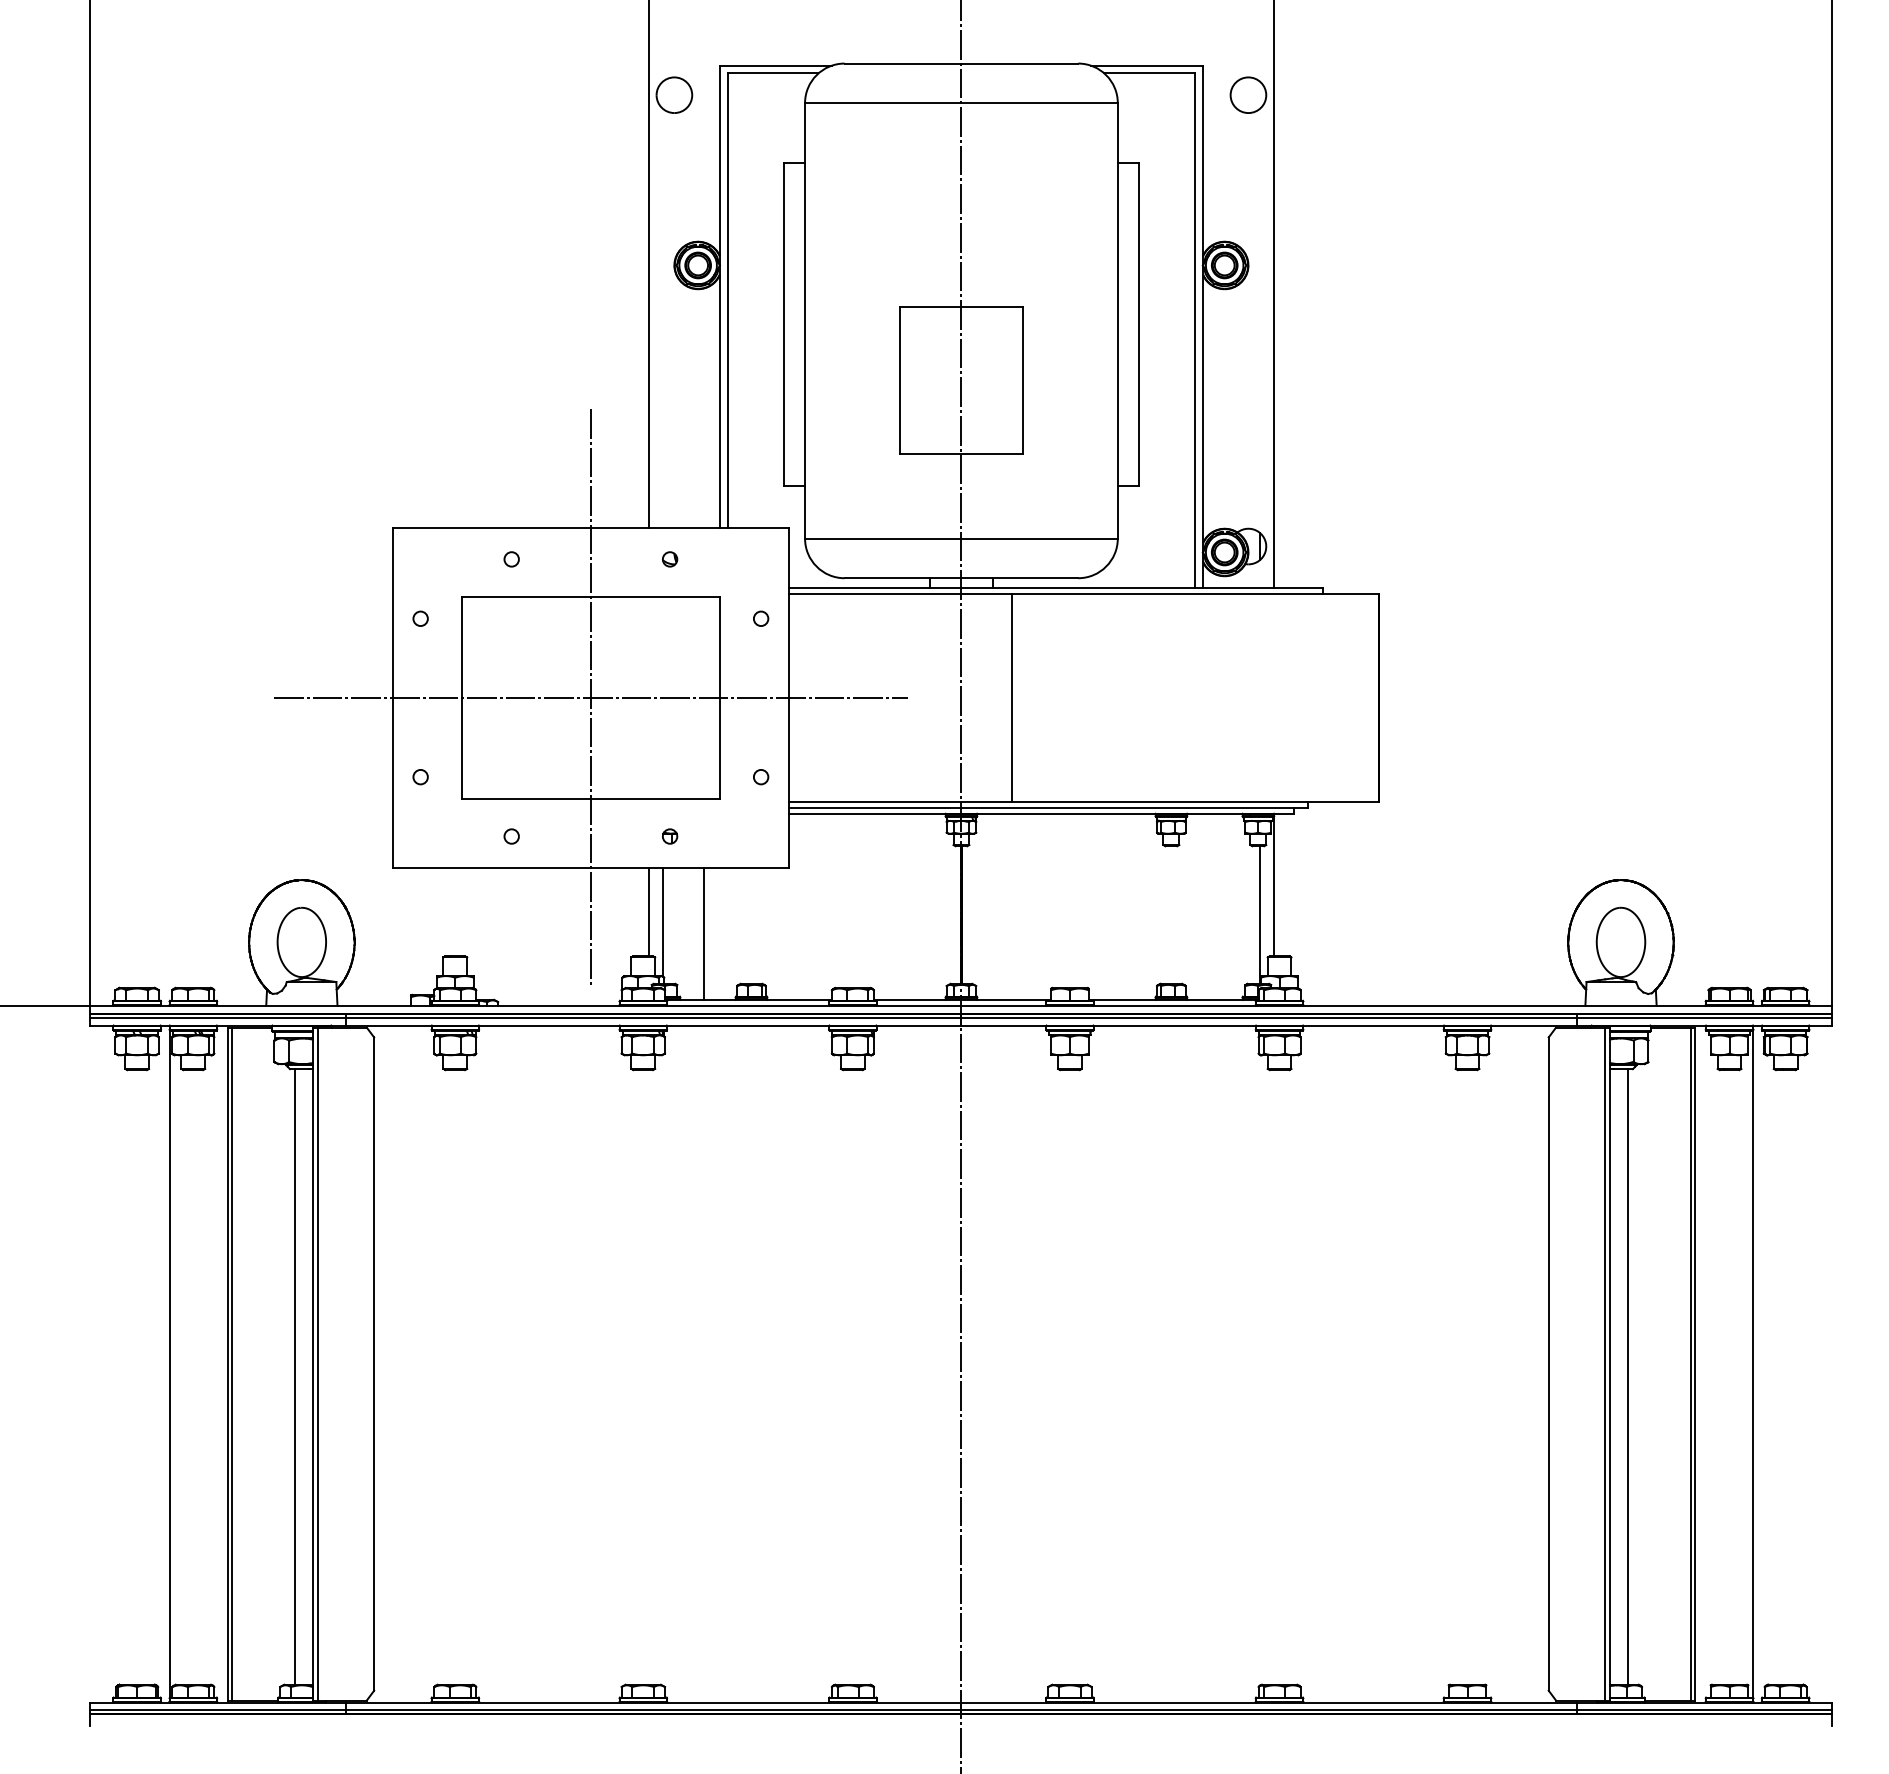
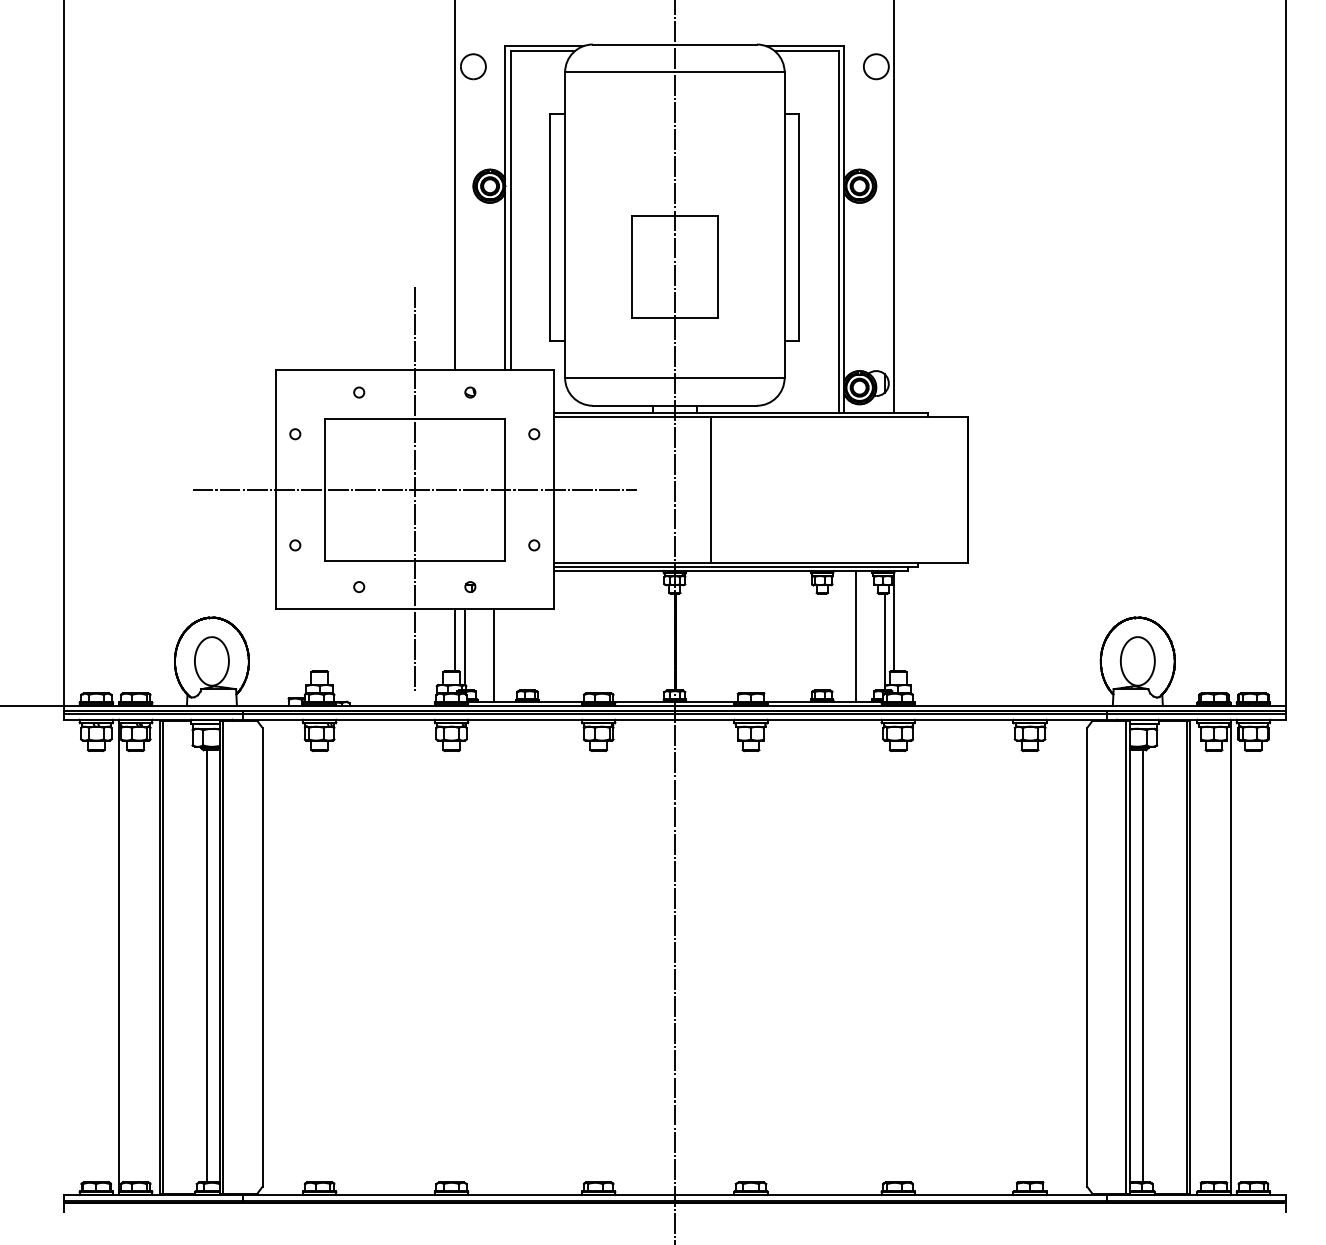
line: (1218, 906) -> (855, 636), added

